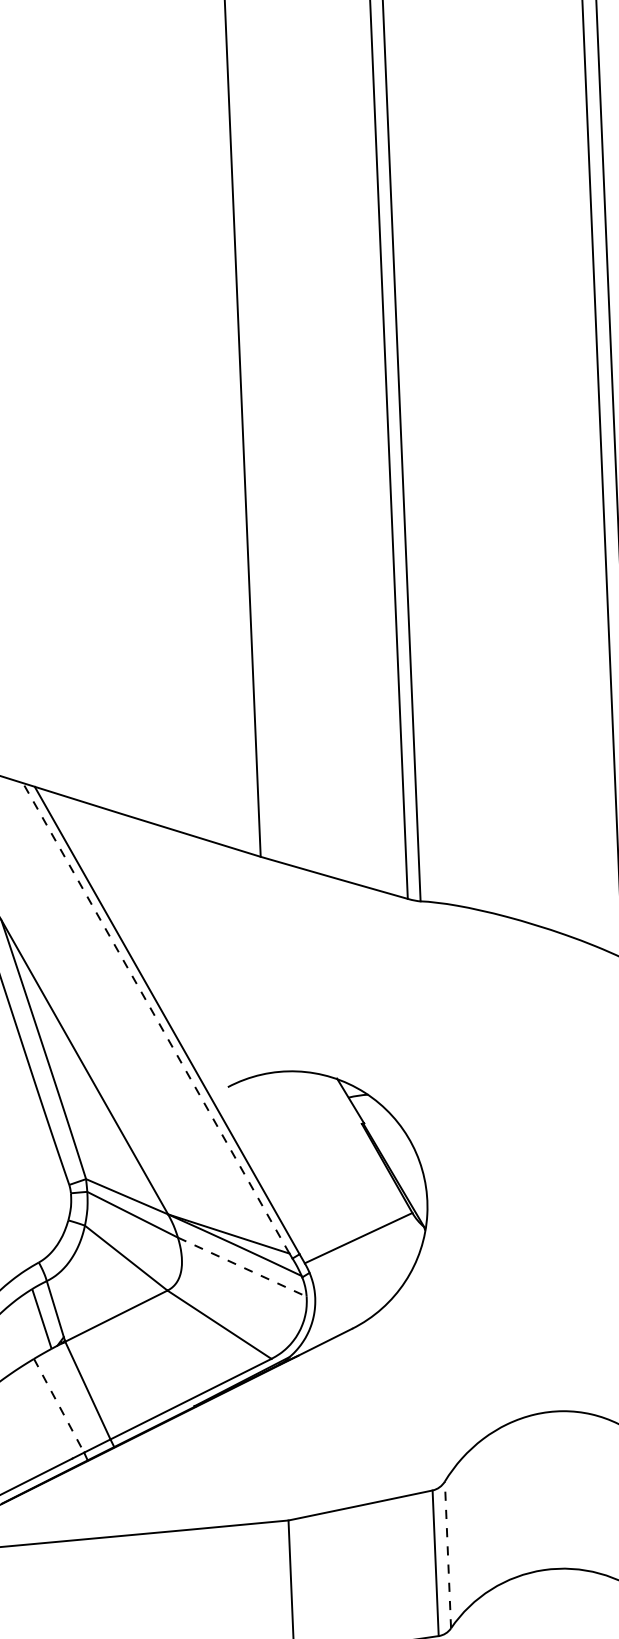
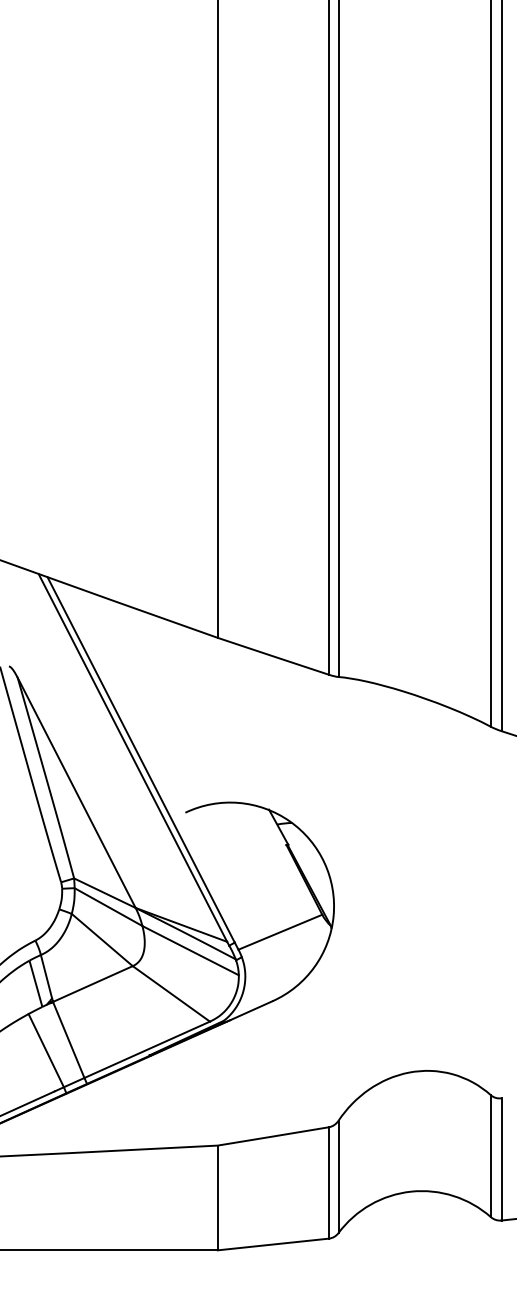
line: (155, 1017) -> (132, 757), dashed -> solid
line: (243, 1266) -> (191, 950), dashed -> solid
line: (59, 1405) -> (46, 1050), dashed -> solid
line: (447, 1554) -> (338, 1176), dashed -> solid

